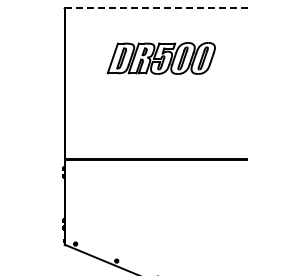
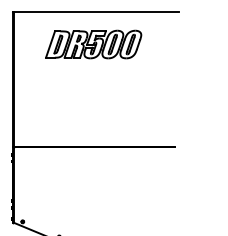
line: (158, 8) -> (96, 12), dashed -> solid
part: (160, 58) -> (92, 44), moved

